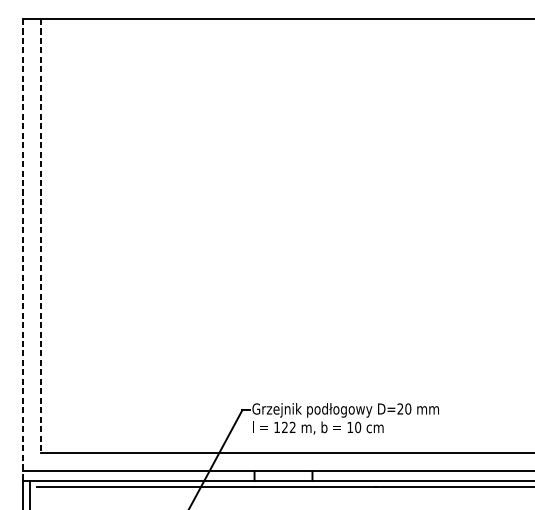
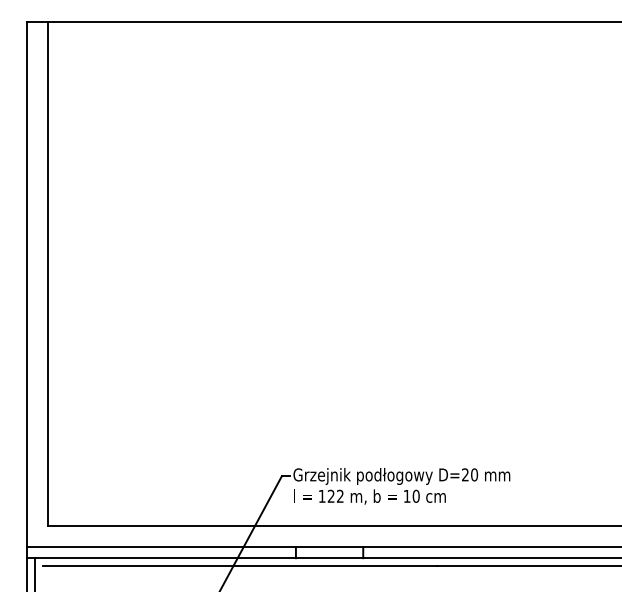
line: (41, 236) -> (48, 274), dashed -> solid
line: (22, 250) -> (26, 290), dashed -> solid

